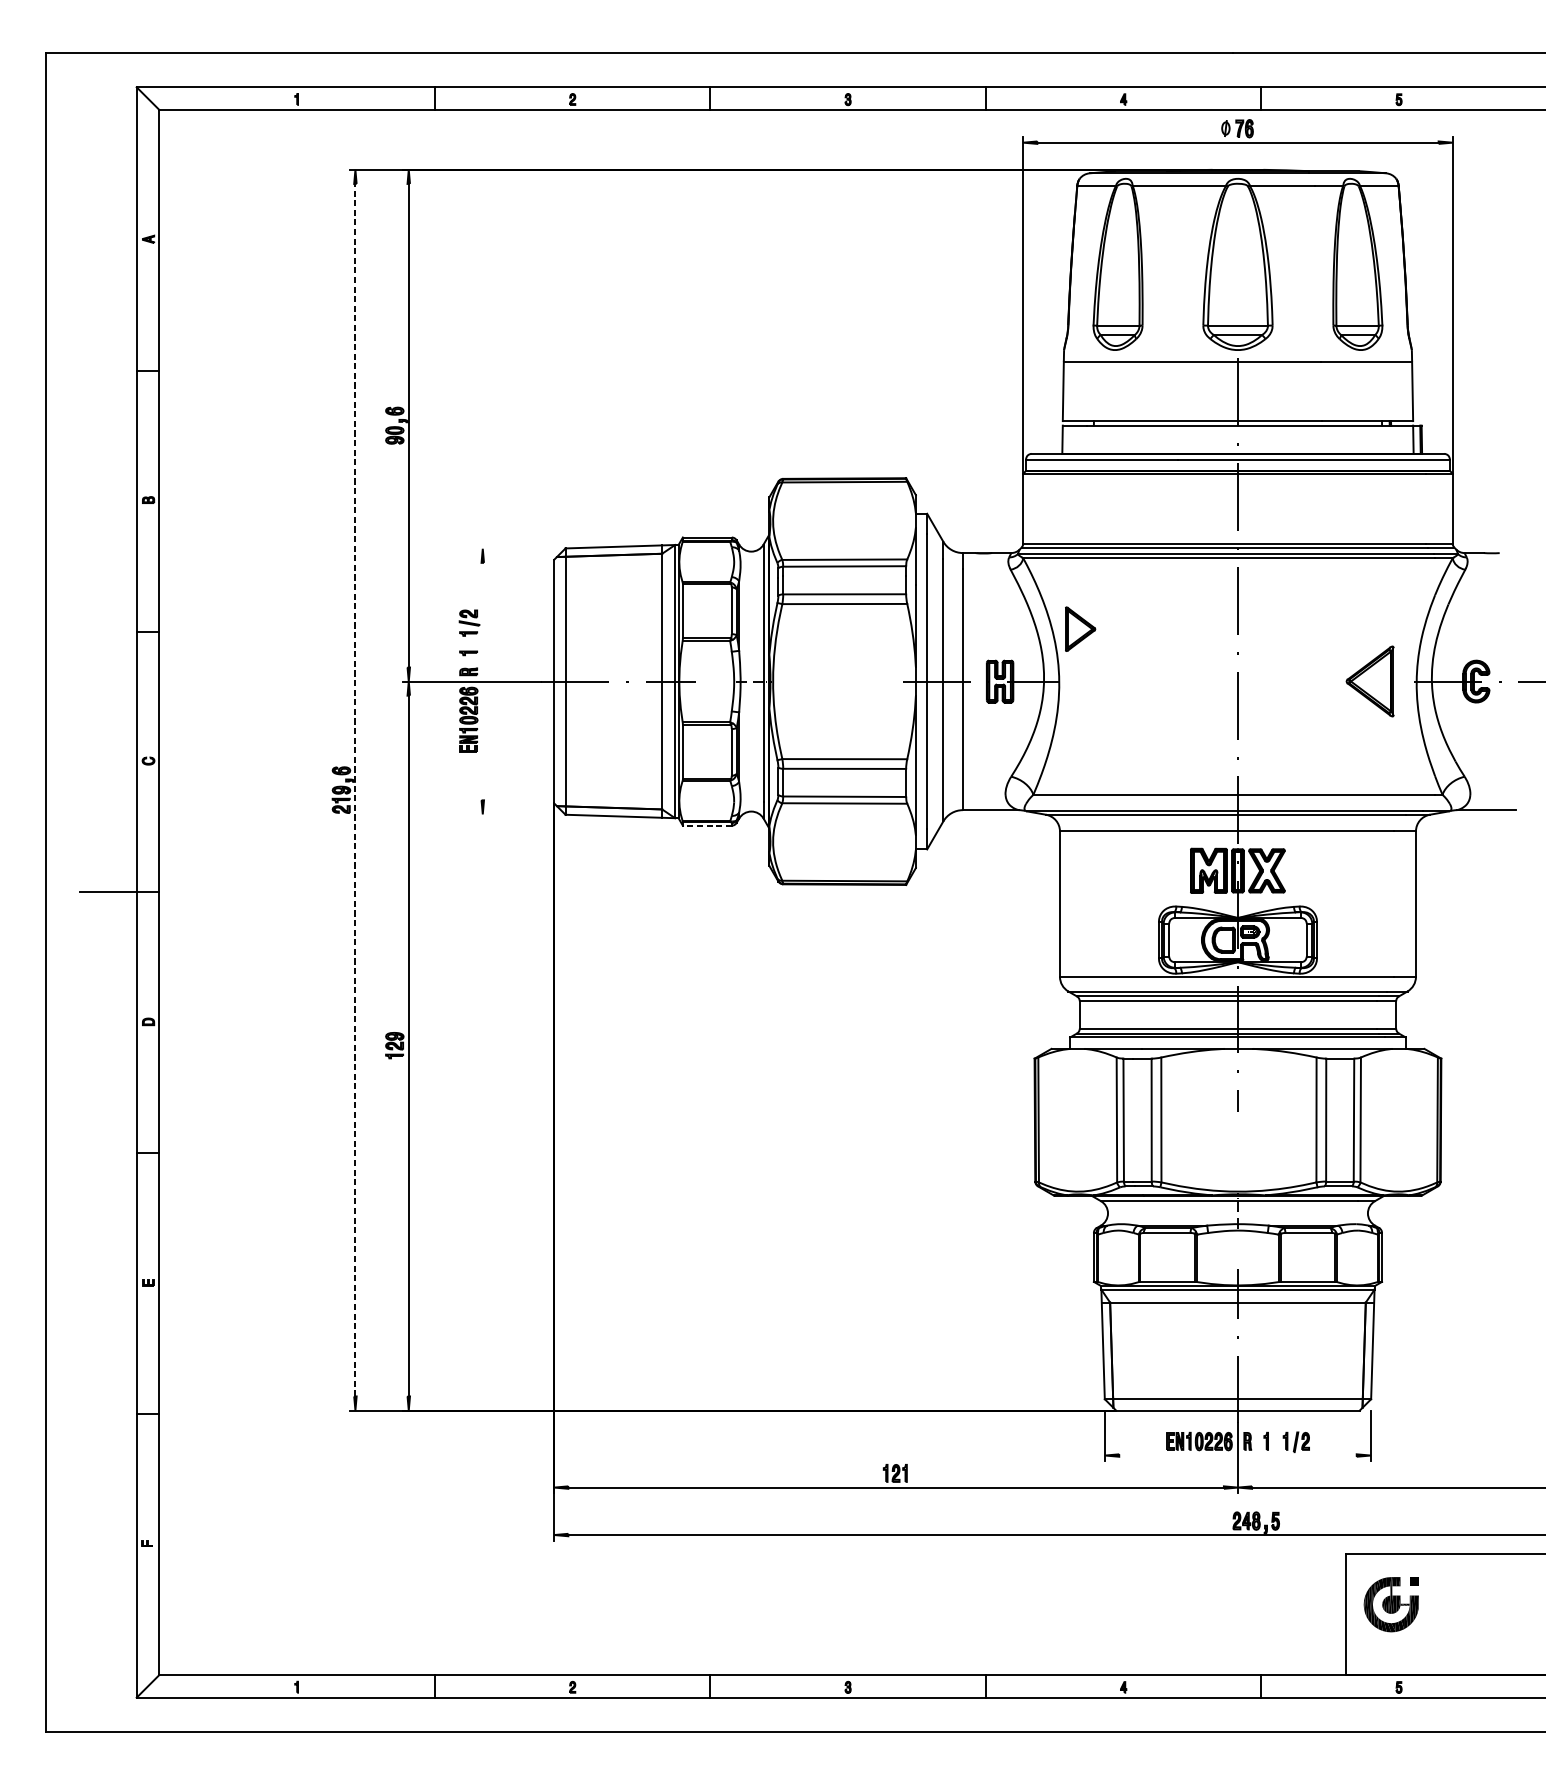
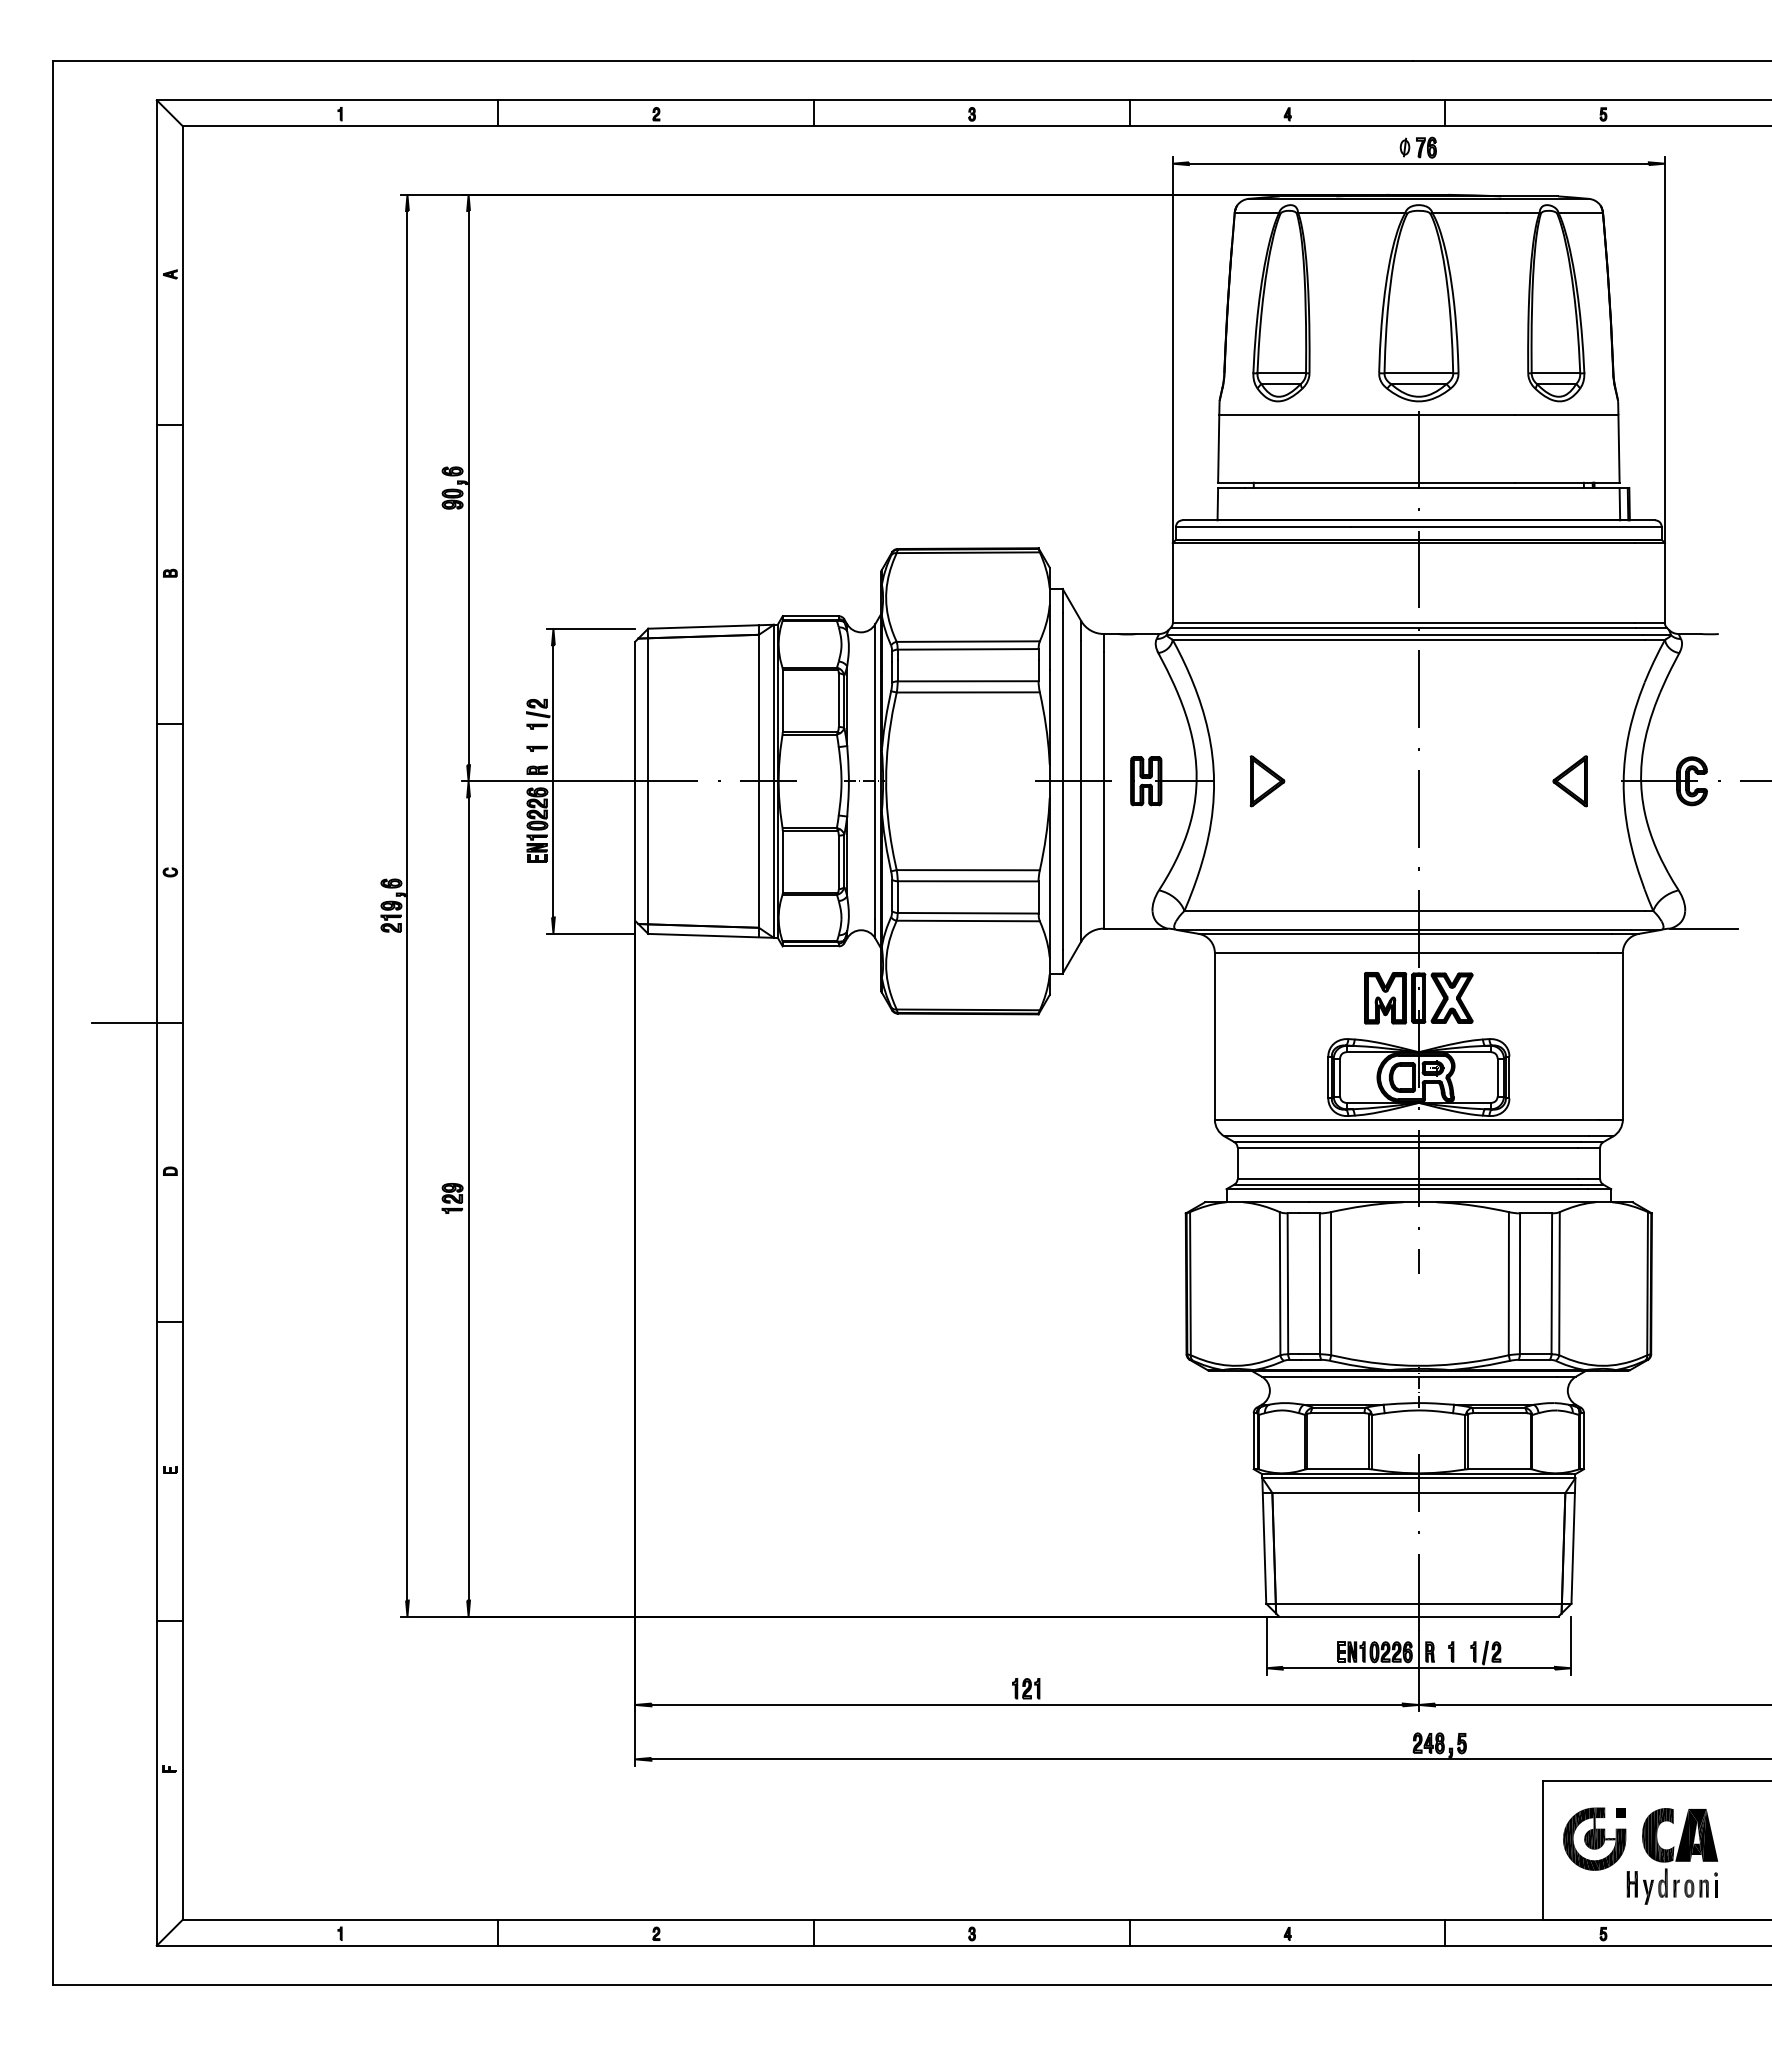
line: (515, 549) -> (590, 629), added
part: (1080, 629) -> (1267, 781), moved
line: (482, 681) -> (553, 781), added
part: (1369, 681) -> (1569, 781), size x0.62
line: (355, 789) -> (407, 905), dashed -> solid
line: (515, 814) -> (590, 933), added
line: (707, 825) -> (810, 946), dashed -> solid
line: (1237, 1455) -> (1418, 1668), added
part: (1459, 1619) -> (1672, 1856), added

